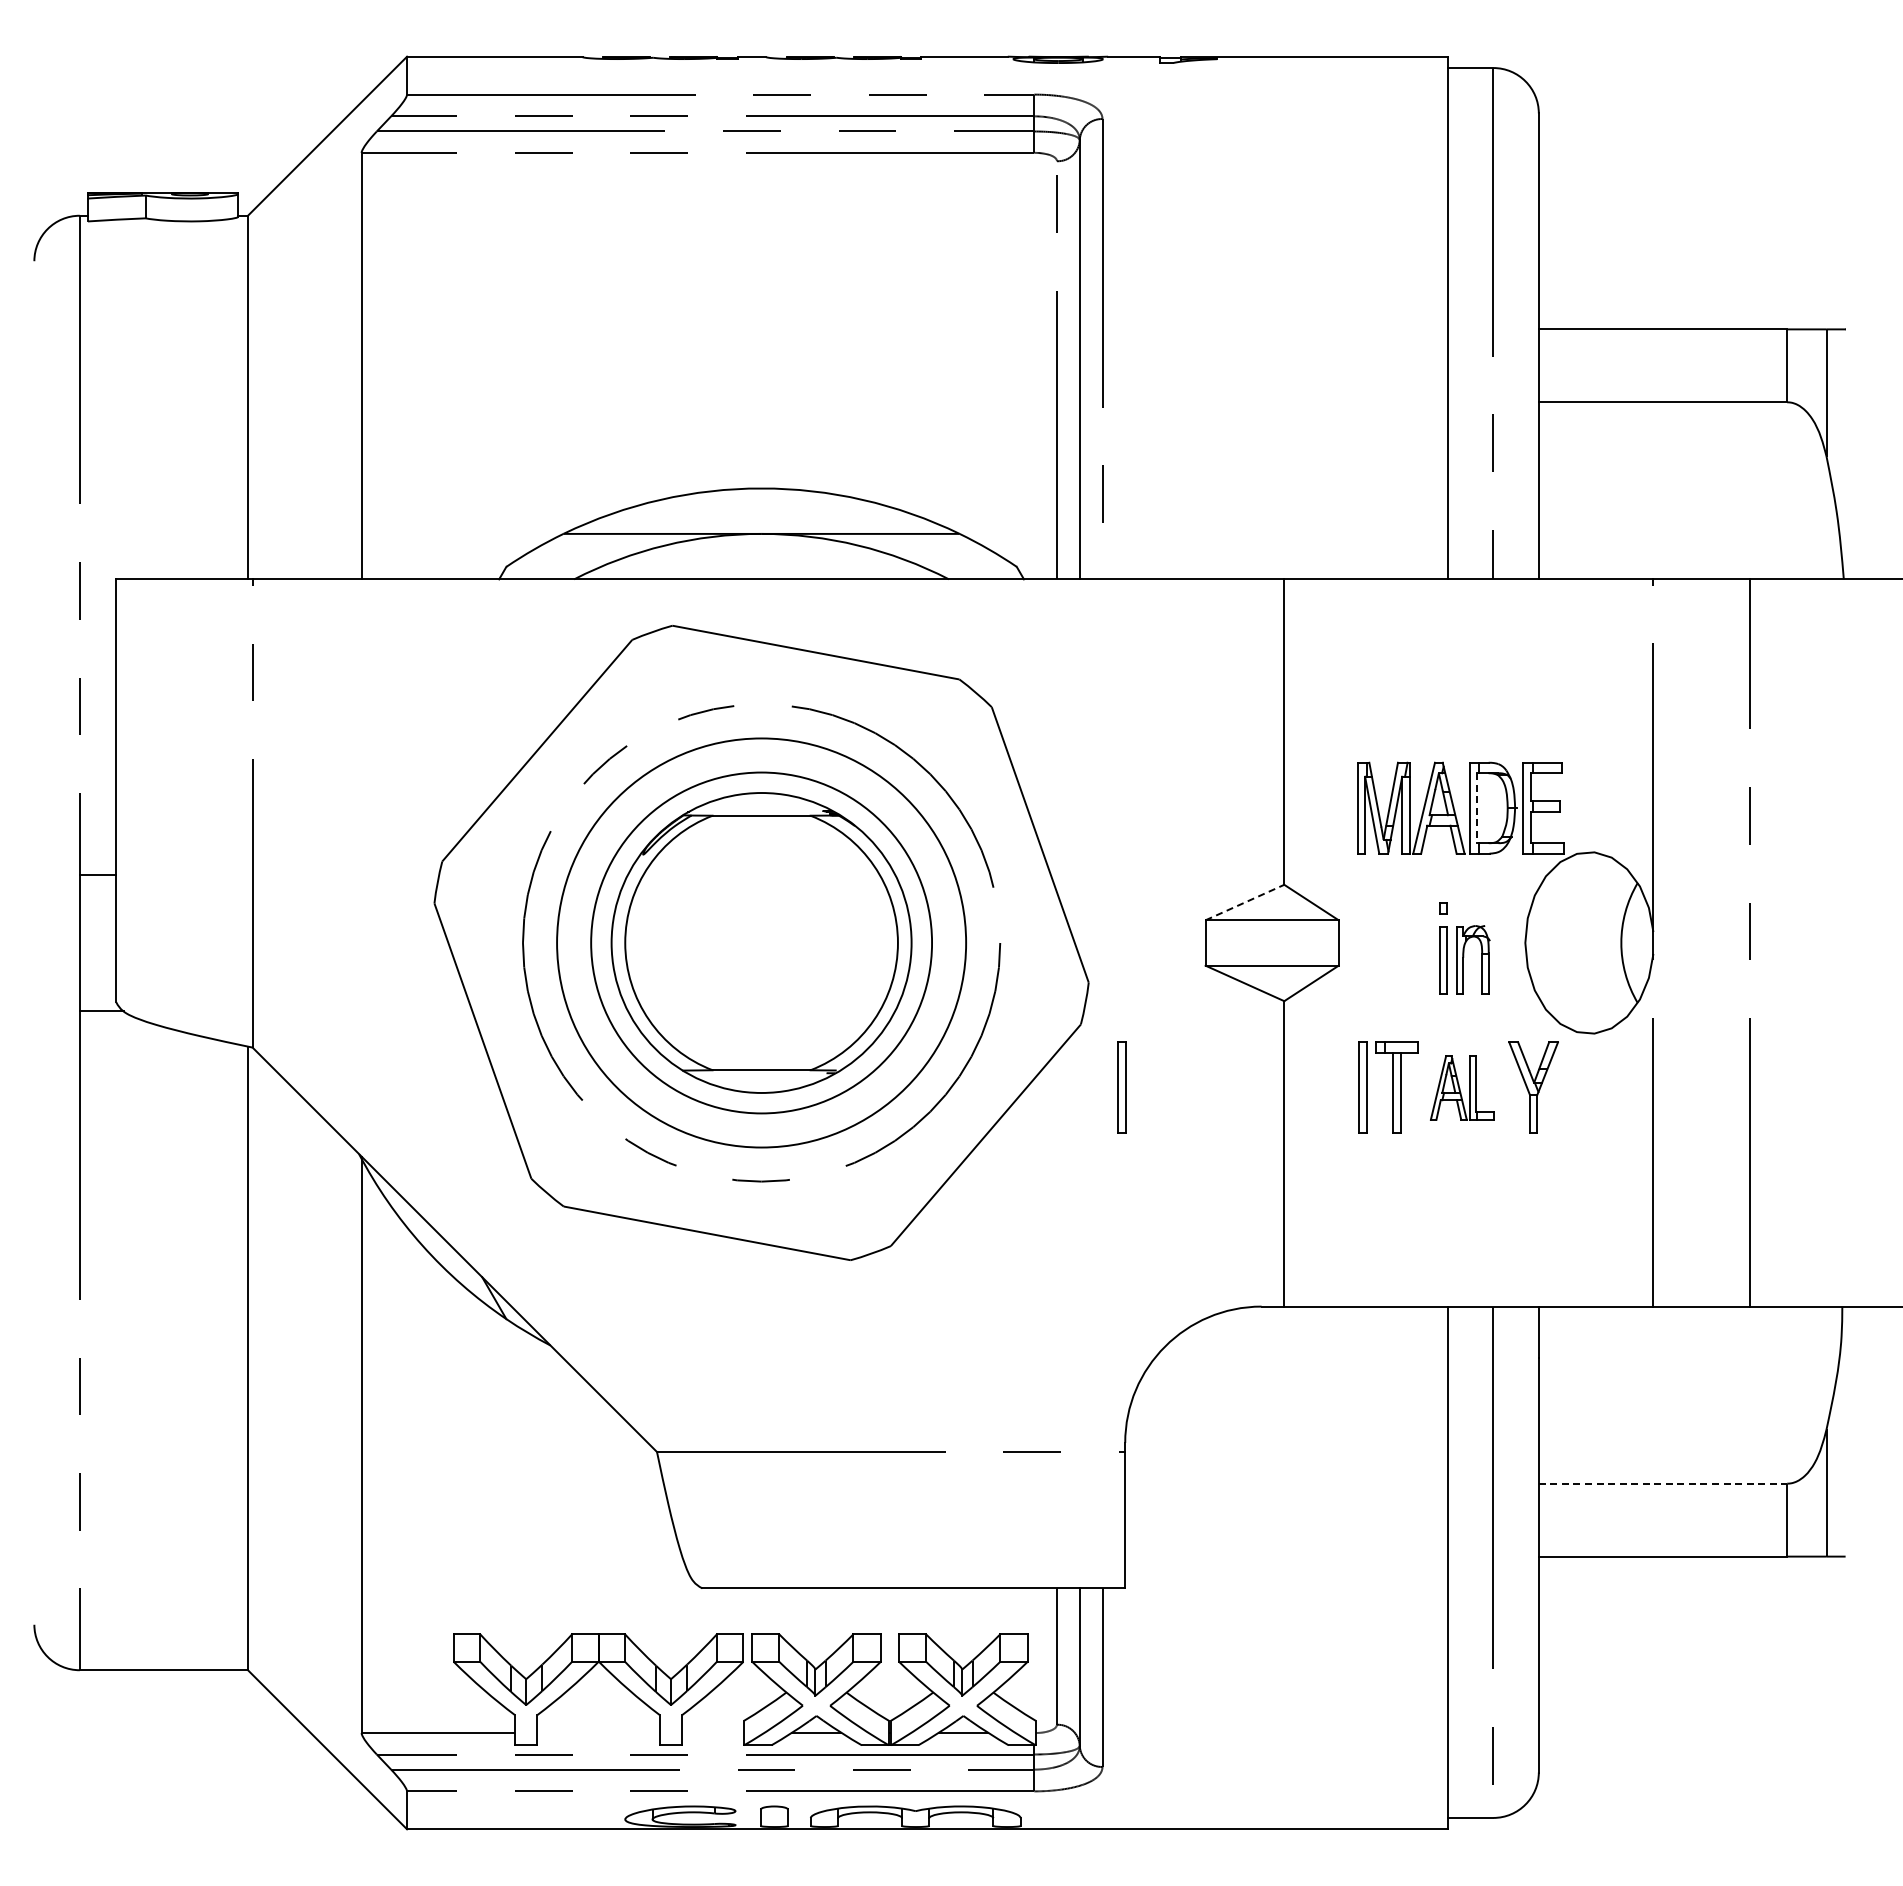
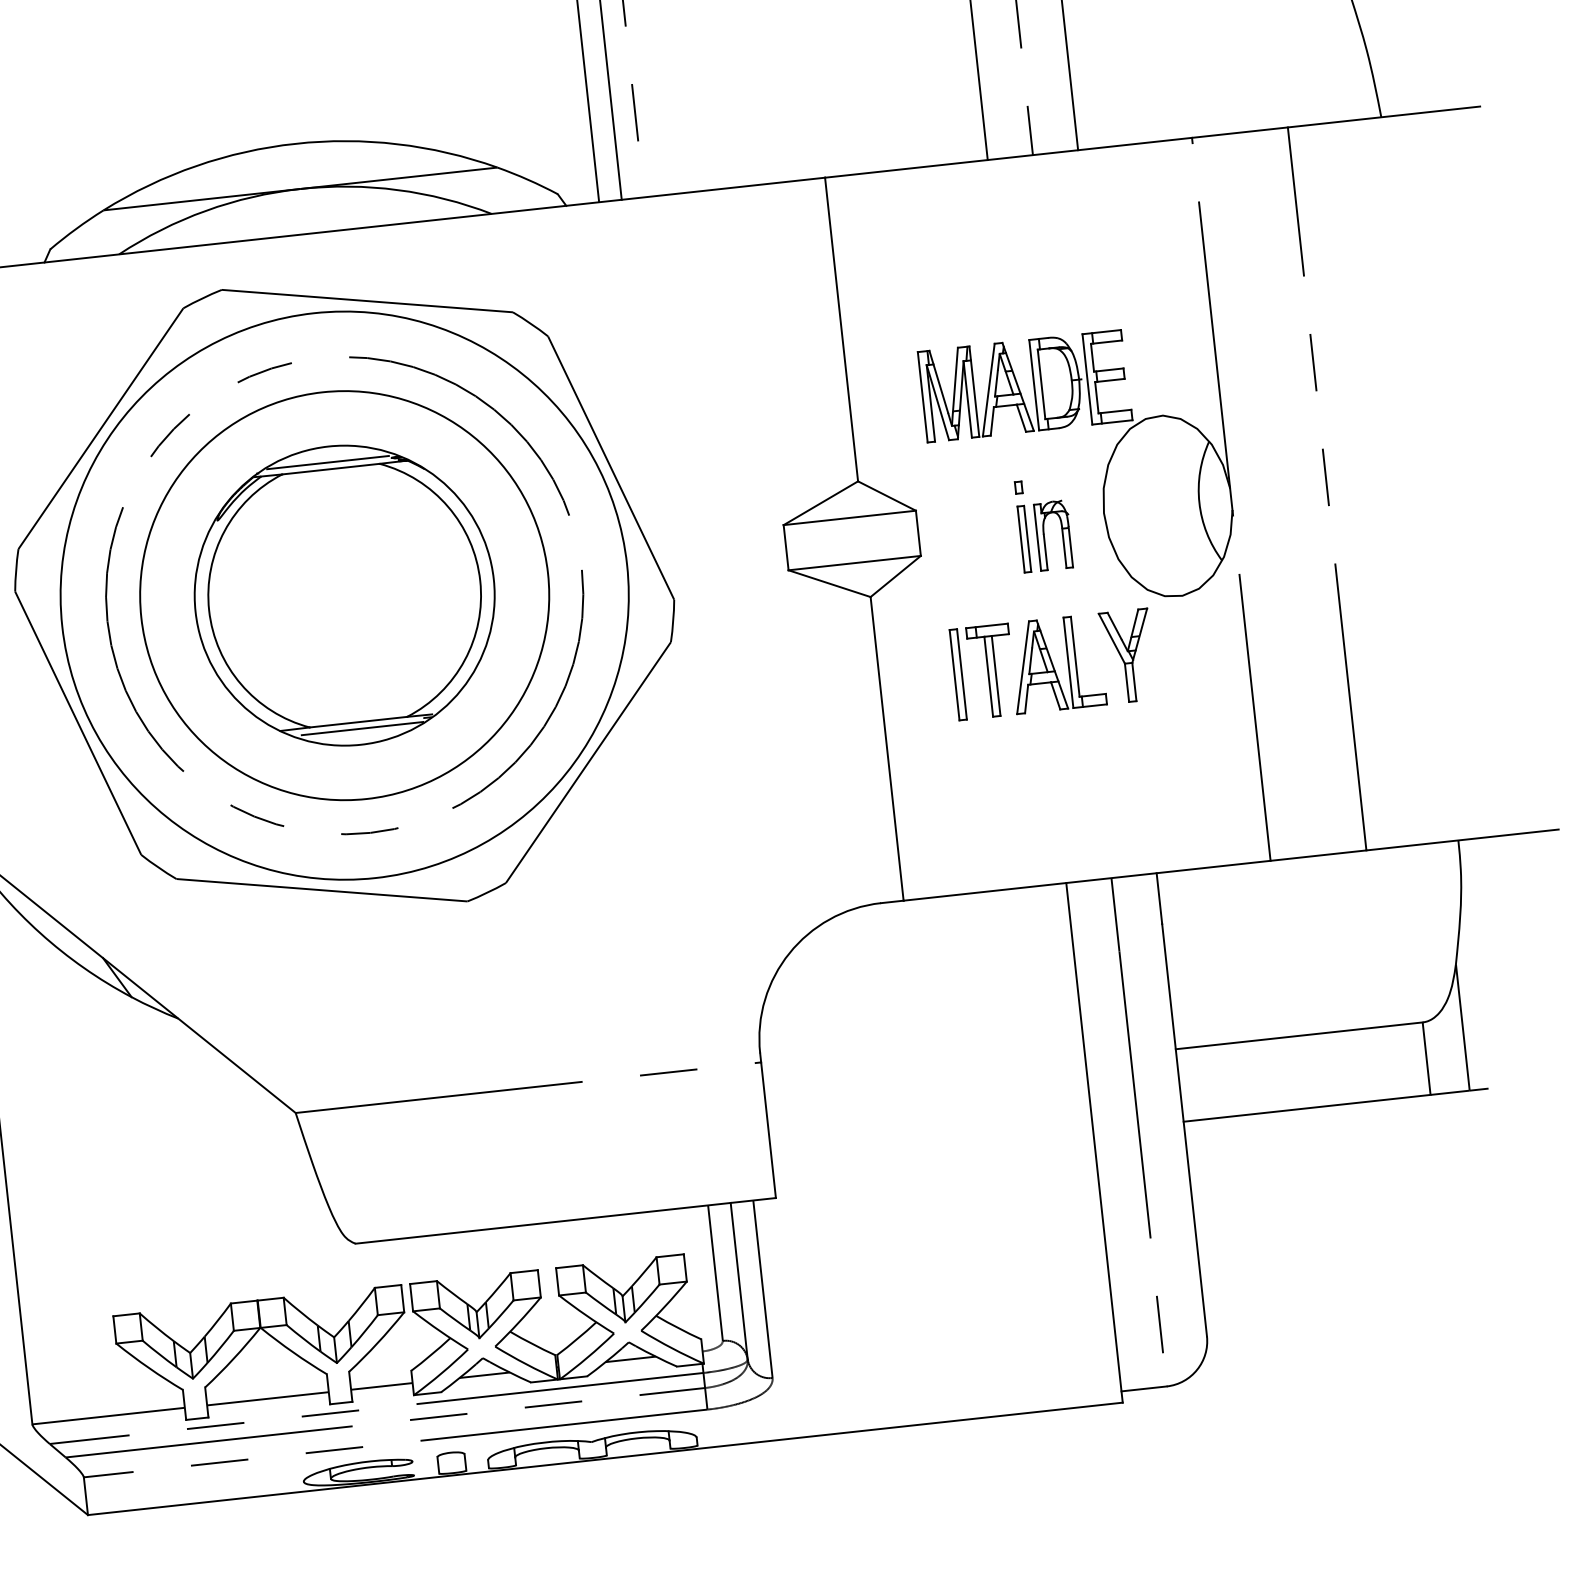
line: (759, 808) -> (328, 462), added
line: (1477, 808) -> (1041, 384), dashed -> solid
line: (1245, 902) -> (821, 503), dashed -> solid
circle: (761, 942) -> (344, 595), size x1.67
line: (764, 1077) -> (362, 729), added
part: (1121, 1087) -> (718, 700), removed
part: (1462, 1087) -> (1057, 663), size x1.43
line: (1663, 1483) -> (1299, 1035), dashed -> solid
line: (598, 1733) -> (267, 1399), added
line: (713, 1733) -> (382, 1386), added

